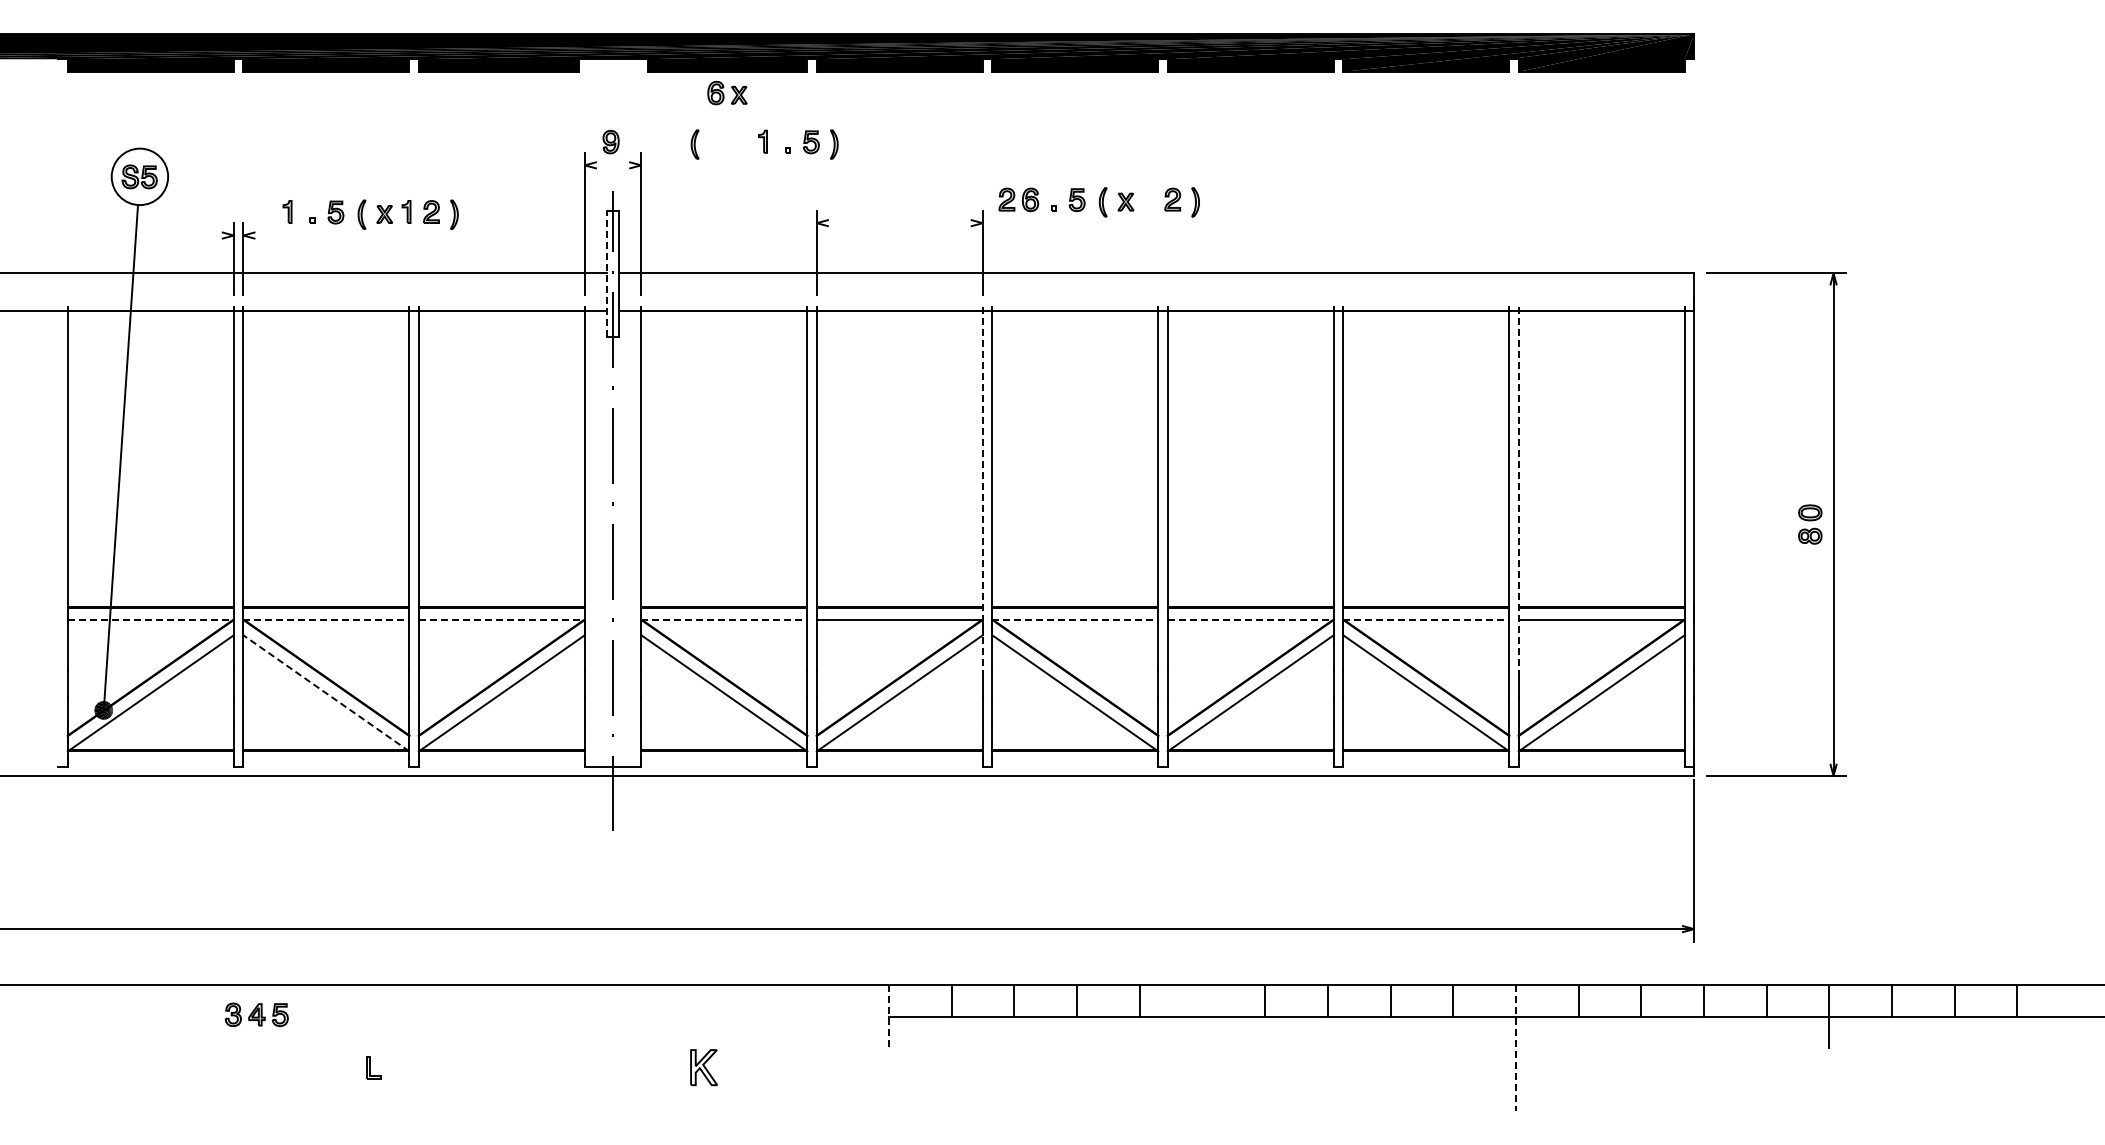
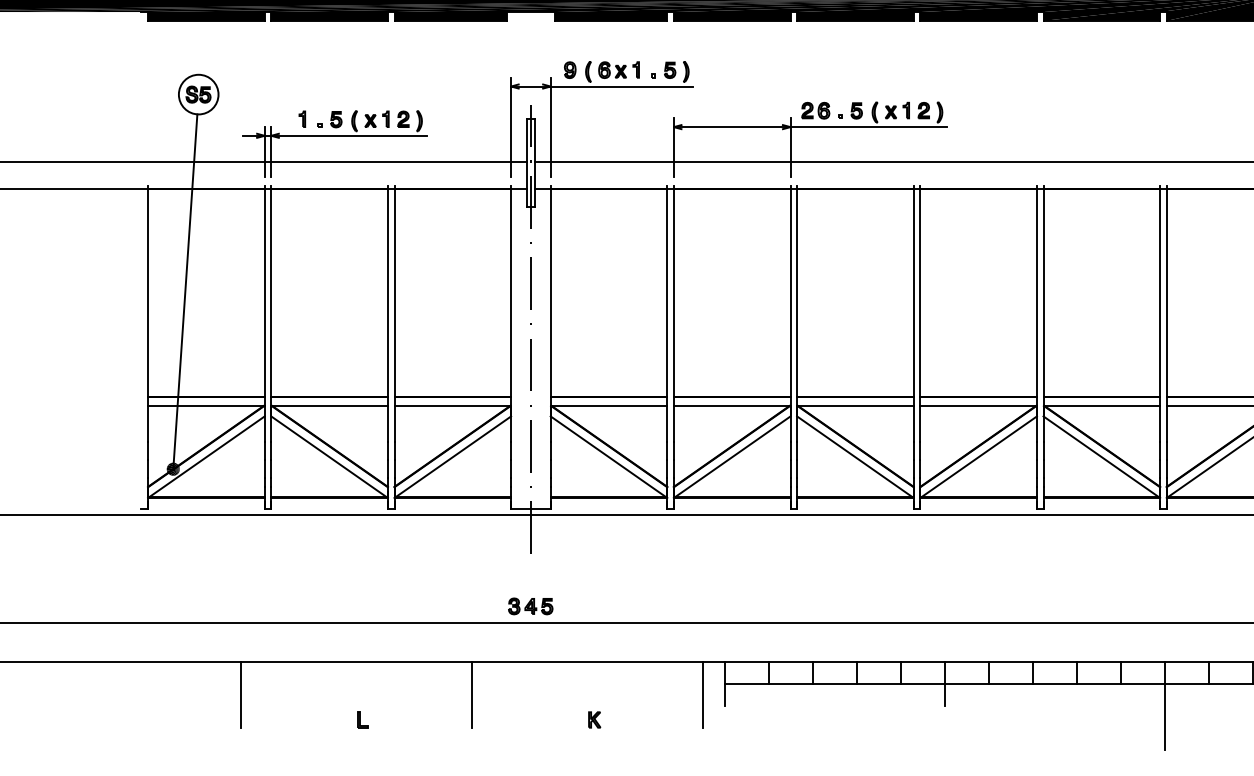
part: (727, 92) -> (612, 69), moved
part: (610, 141) -> (569, 69), moved
line: (714, 165) -> (602, 86), added
part: (1147, 199) -> (906, 110), added
line: (1010, 223) -> (809, 127), added
line: (333, 235) -> (334, 135), added
line: (606, 273) -> (526, 162), dashed -> solid
line: (982, 489) -> (790, 314), dashed -> solid
line: (1518, 489) -> (1166, 314), dashed -> solid
line: (151, 620) -> (206, 406), dashed -> solid
line: (326, 620) -> (329, 406), dashed -> solid
line: (502, 620) -> (453, 406), dashed -> solid
line: (724, 620) -> (609, 406), dashed -> solid
line: (1075, 620) -> (855, 406), dashed -> solid
line: (1251, 620) -> (979, 406), dashed -> solid
line: (1426, 620) -> (1102, 406), dashed -> solid
line: (325, 693) -> (328, 457), dashed -> solid
part: (256, 1014) -> (530, 606), moved
line: (1202, 1016) -> (944, 684), added
line: (889, 1017) -> (724, 684), dashed -> solid
line: (199, 1032) -> (240, 695), added
line: (528, 1032) -> (471, 695), added
line: (857, 1032) -> (702, 695), added
line: (1515, 1048) -> (1164, 706), dashed -> solid
part: (703, 1067) -> (594, 719), size x0.62

